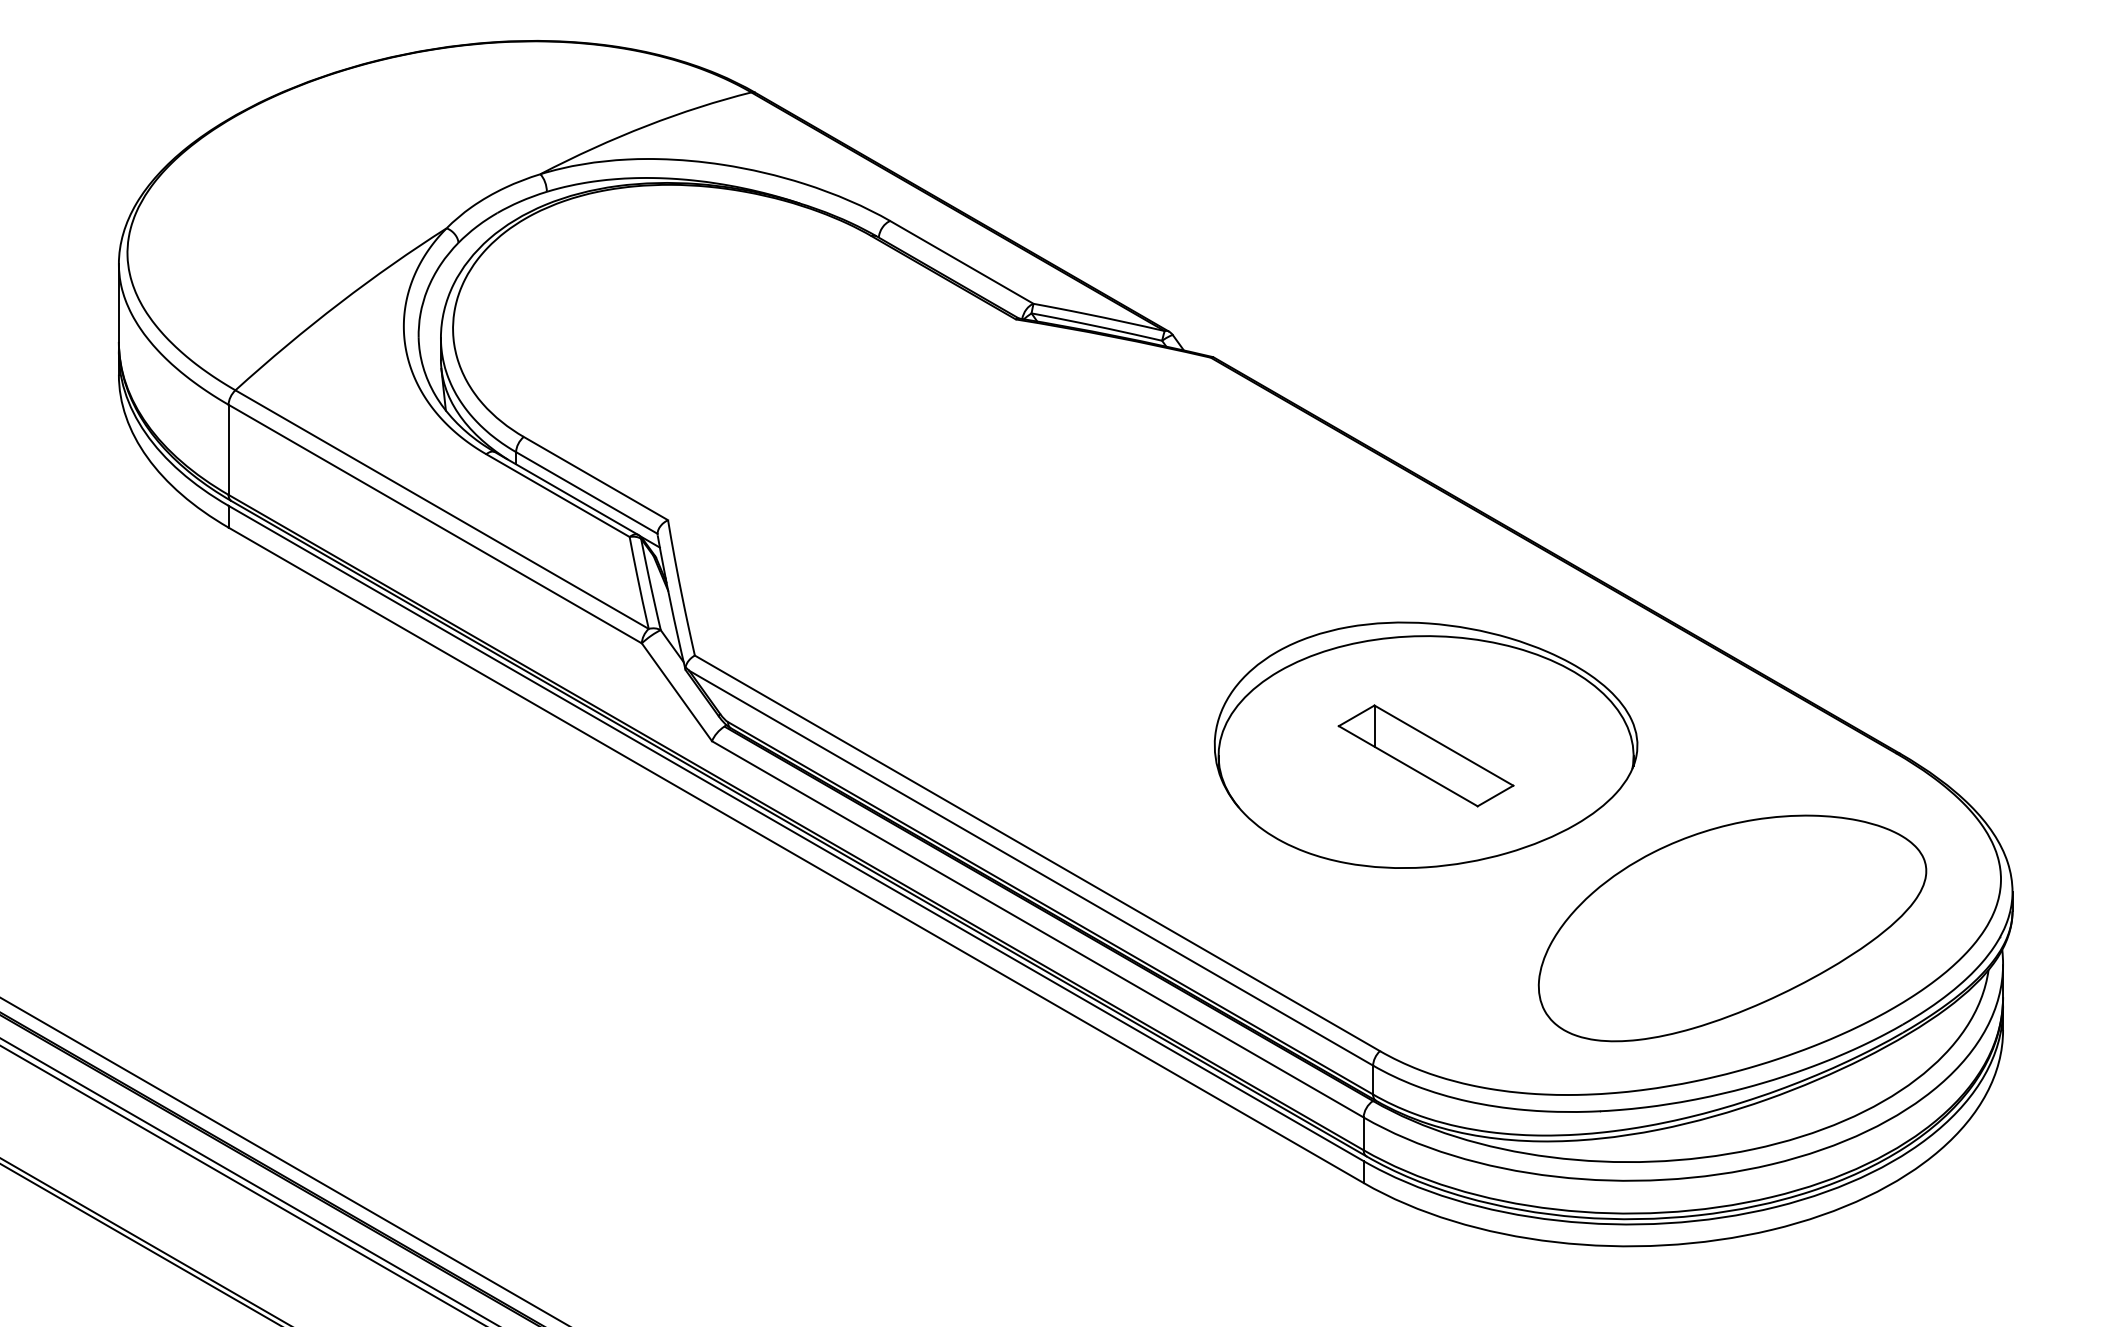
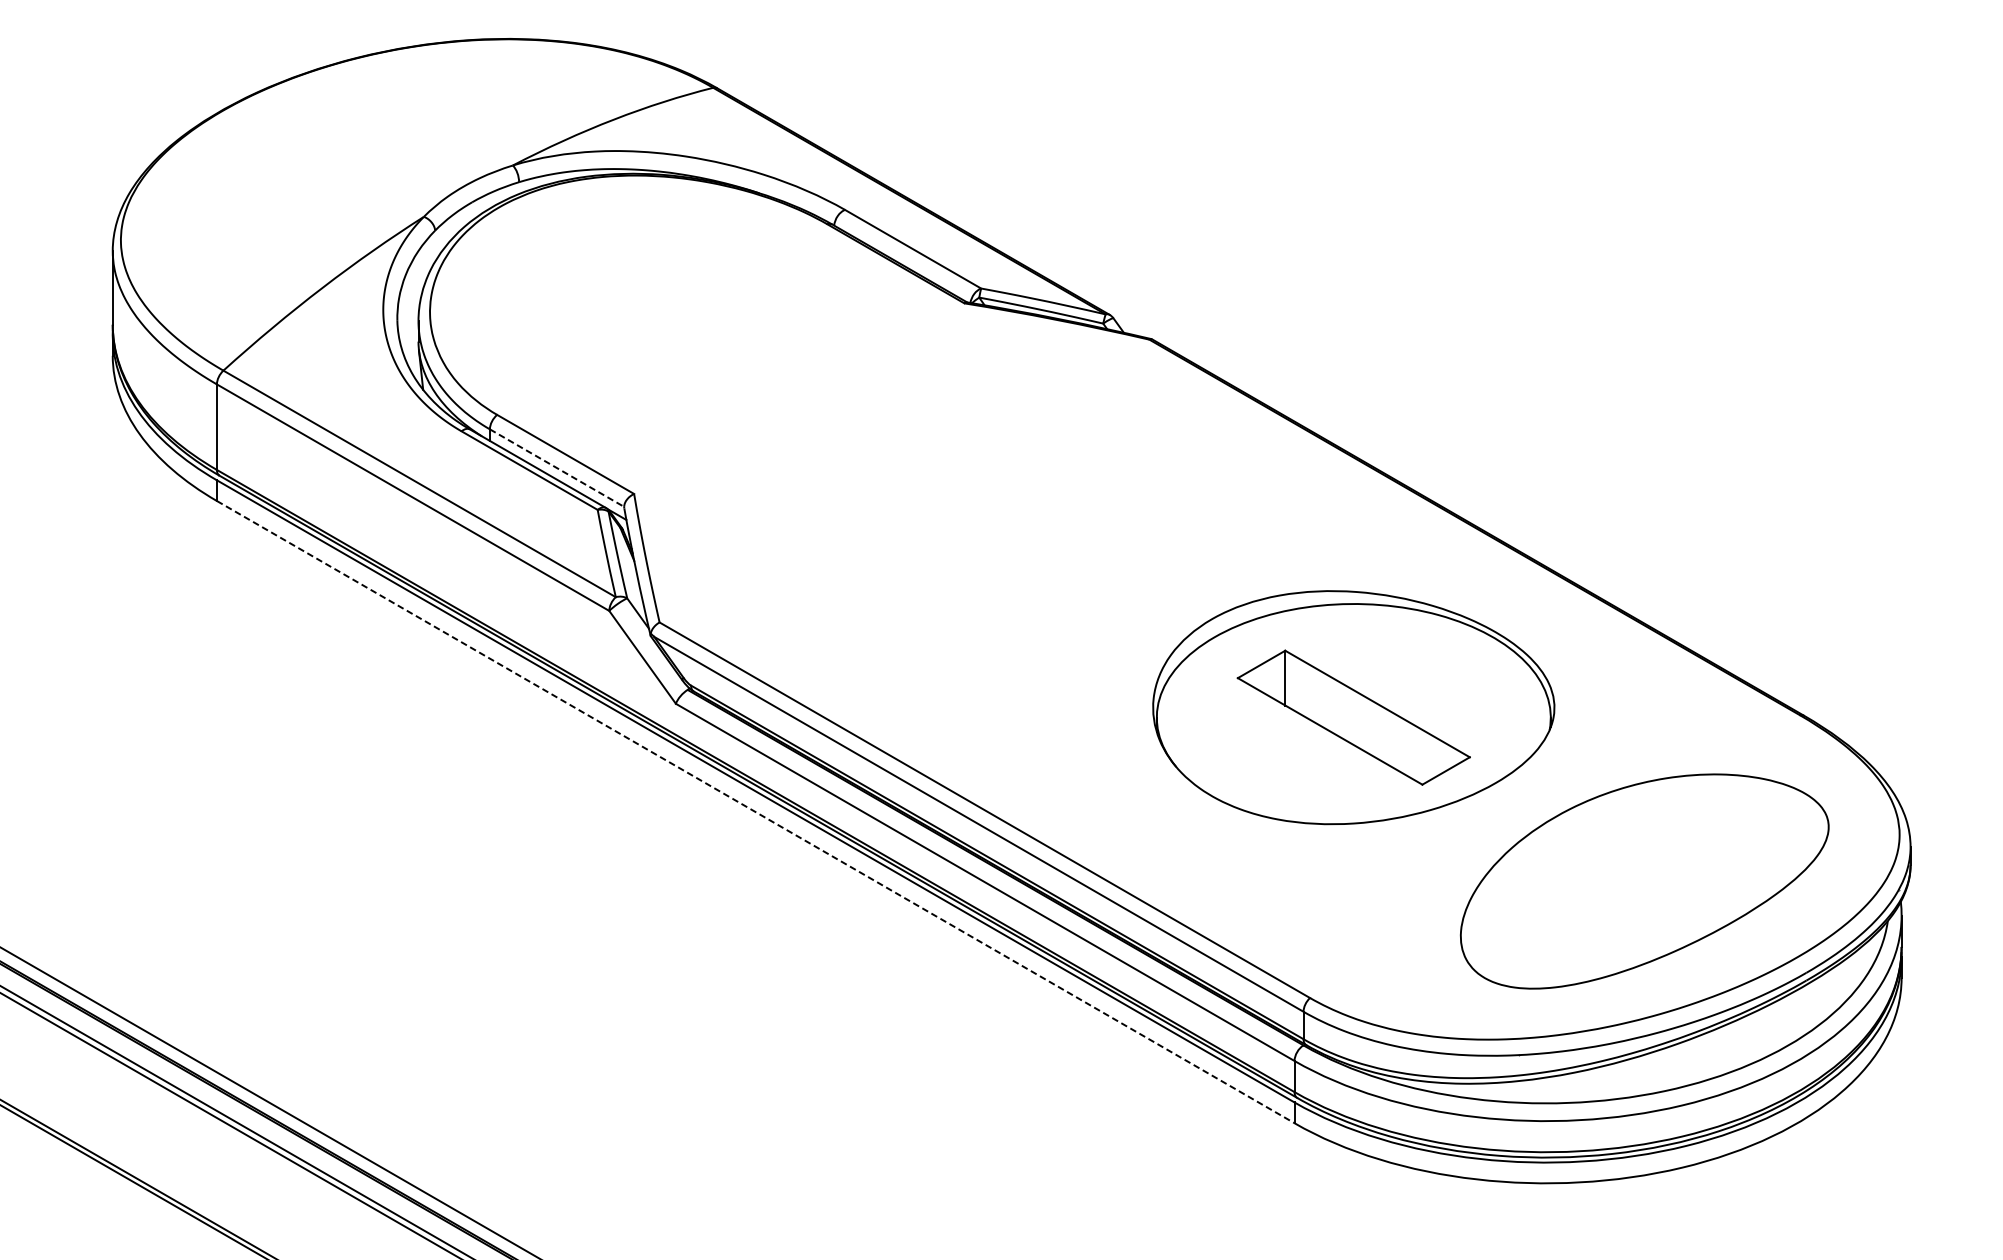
line: (586, 492) -> (556, 467), solid -> dashed
part: (1425, 755) -> (1353, 717), size x1.4
line: (796, 855) -> (756, 812), solid -> dashed

